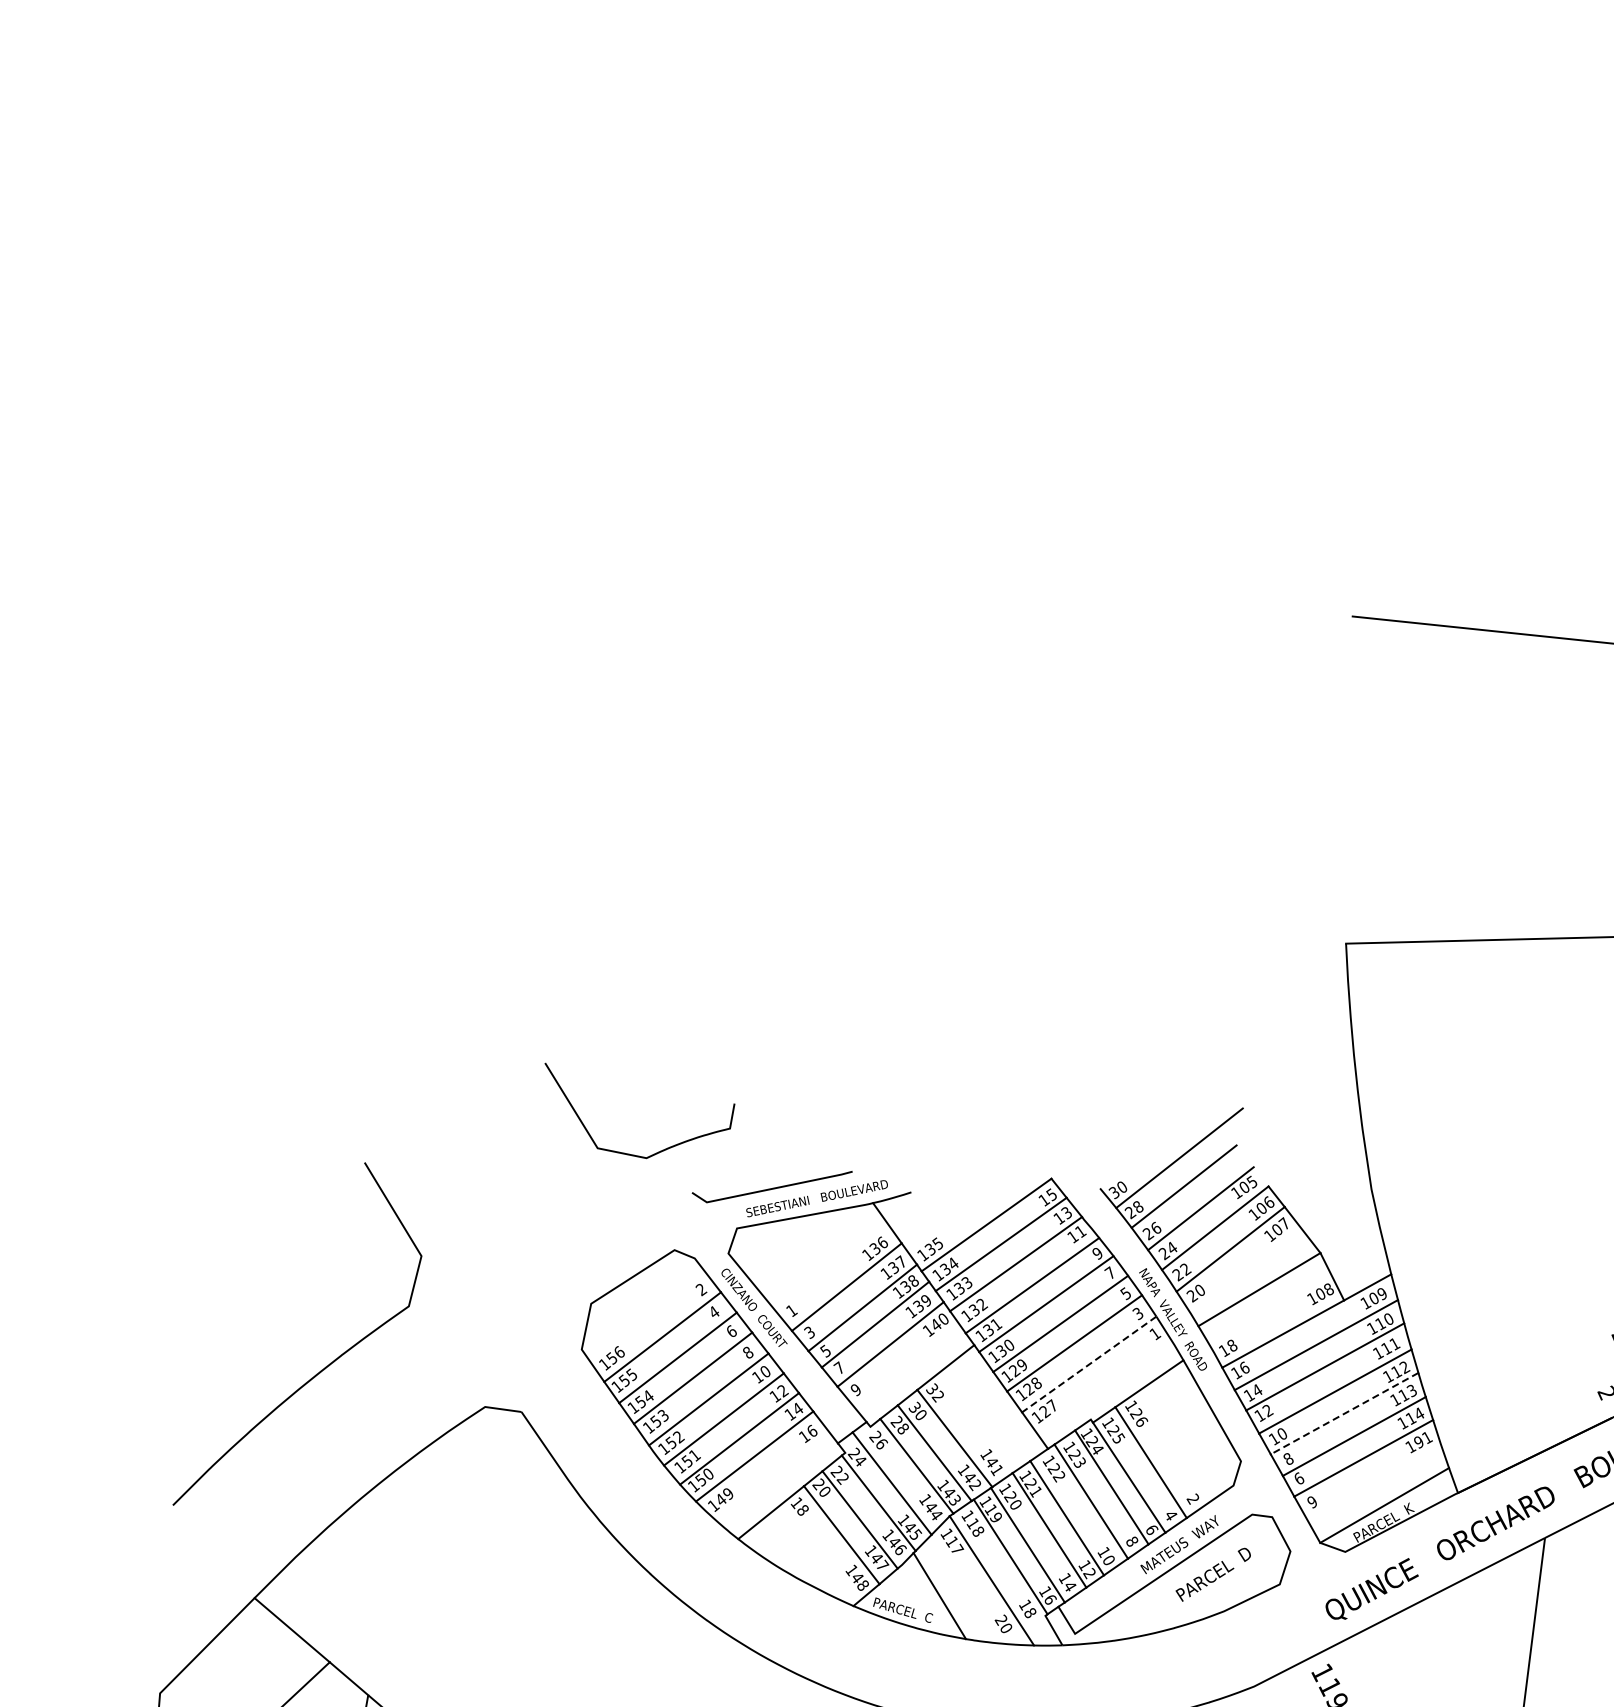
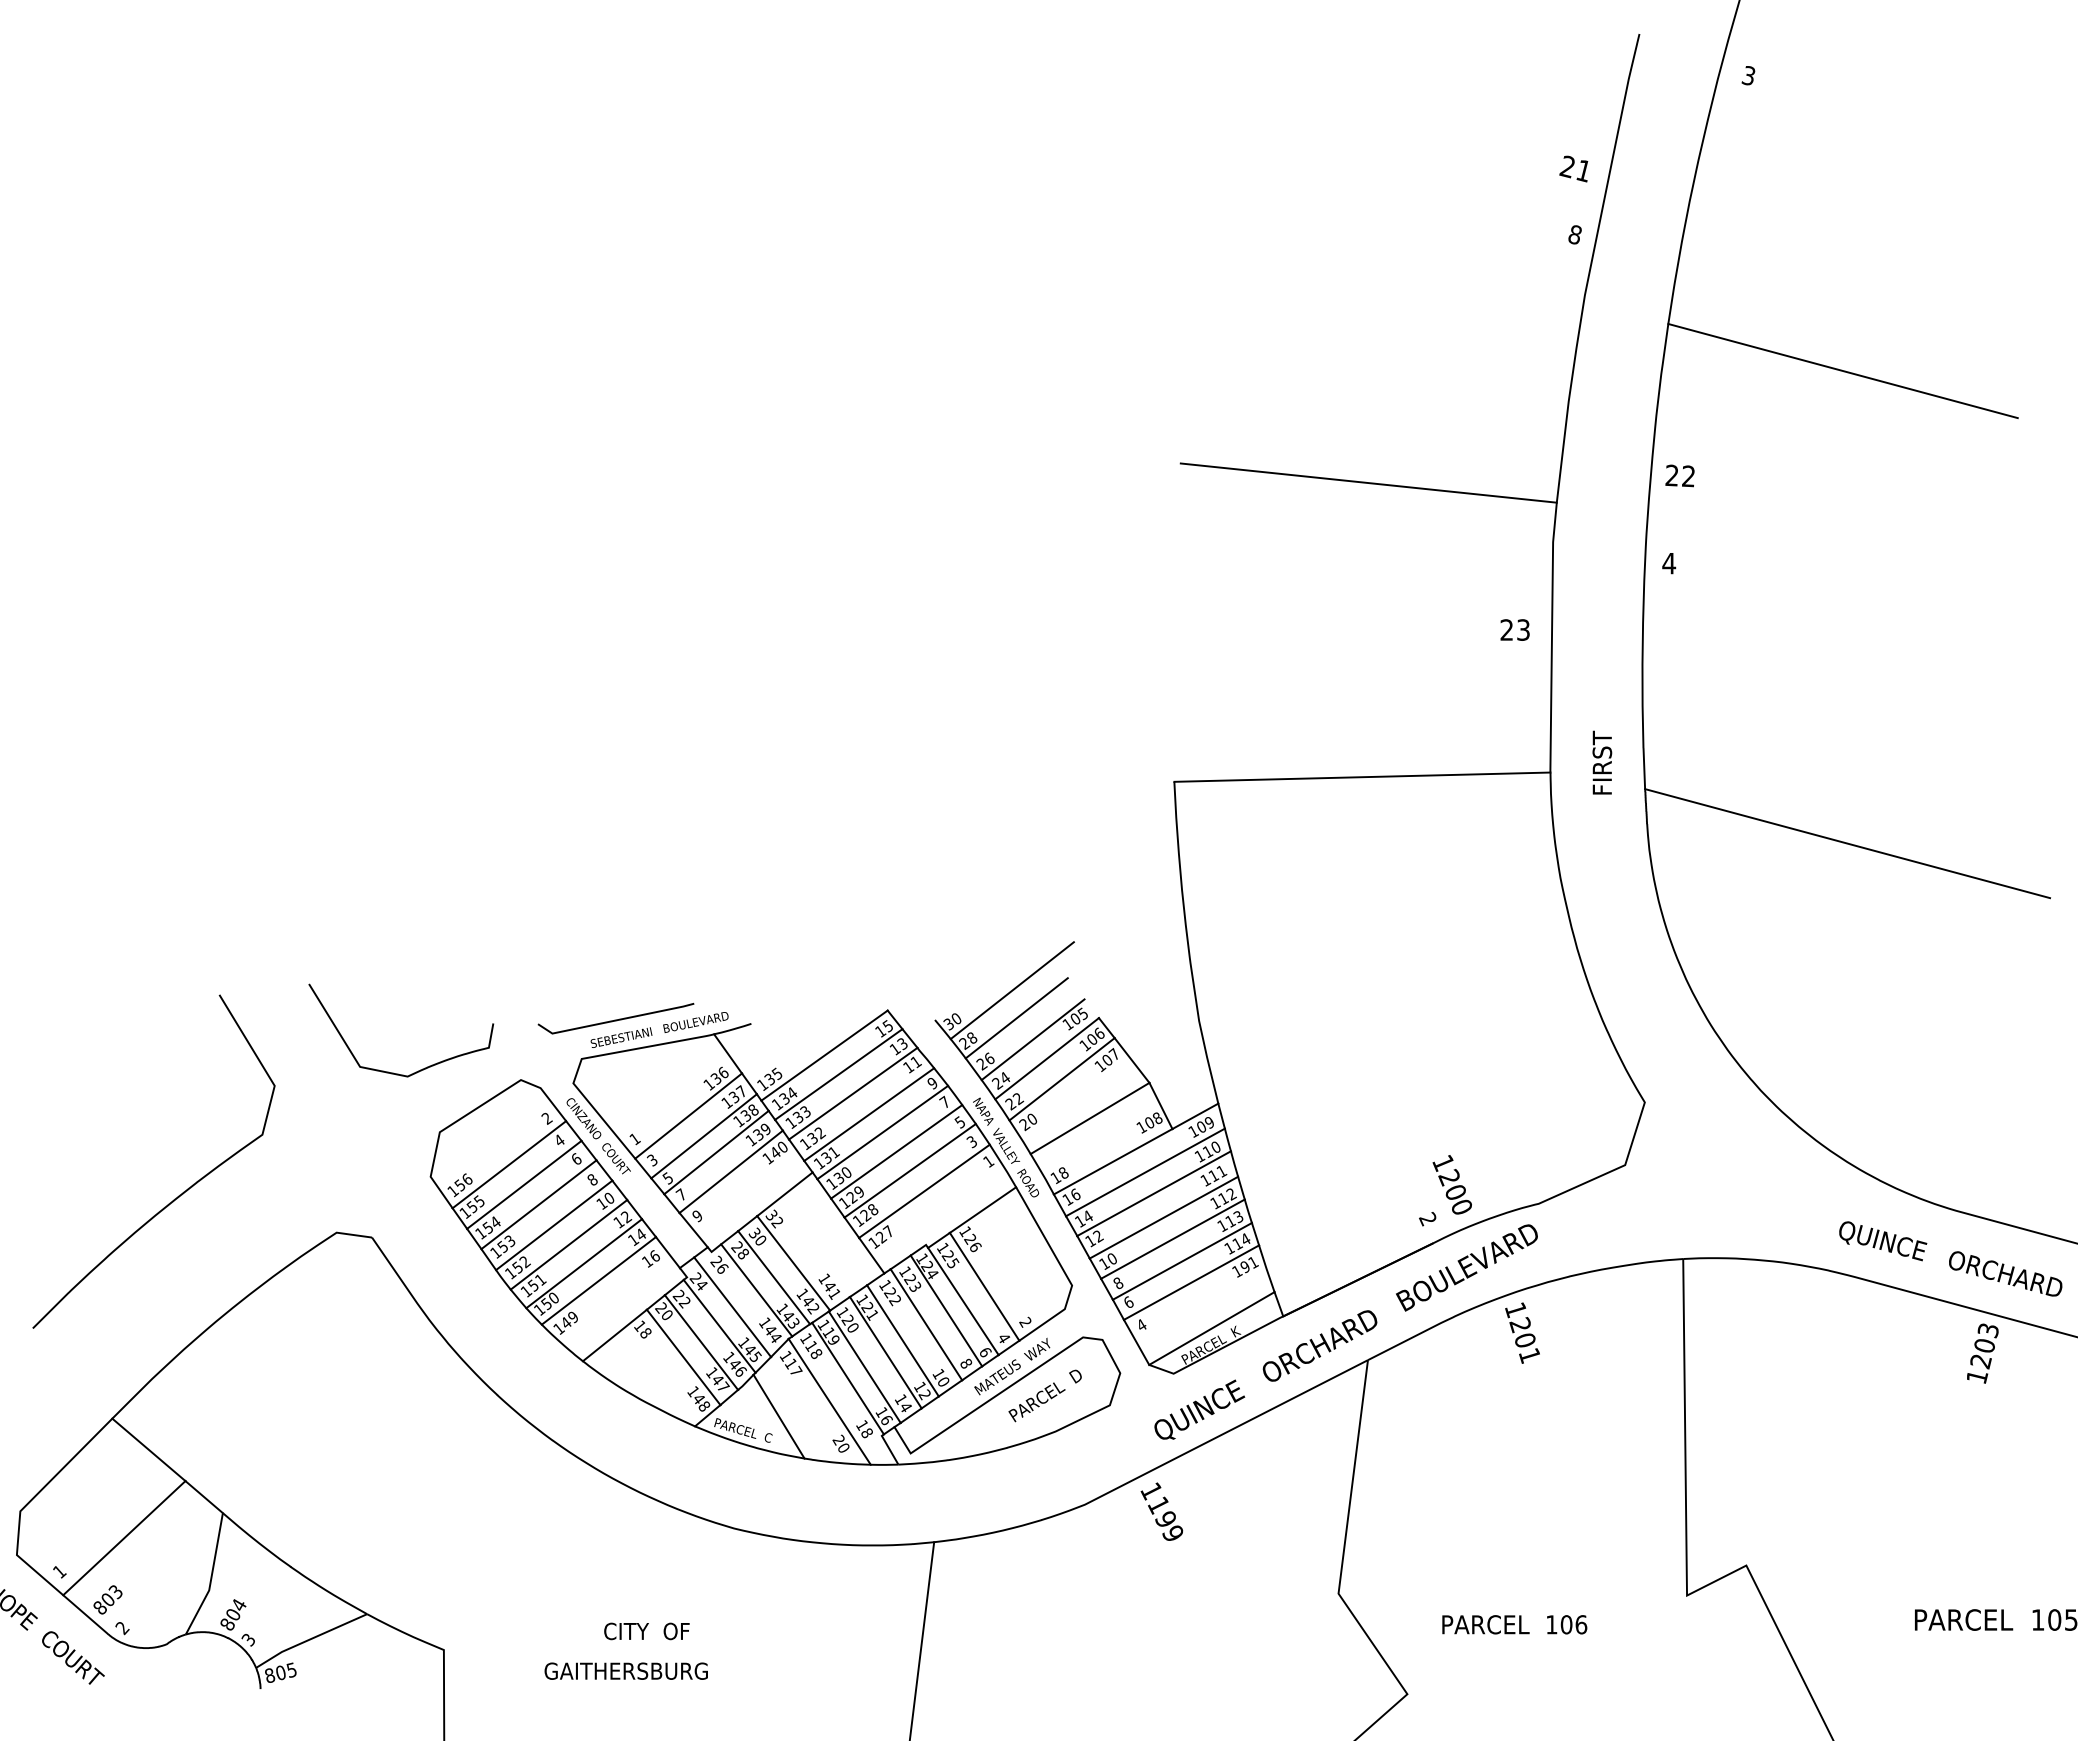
curve: (631, 1153) -> (393, 1072), moved
line: (1089, 1364) -> (924, 1191), dashed -> solid
line: (1344, 1413) -> (1172, 1239), dashed -> solid
text: (1312, 1502) -> (1141, 1325), 9 -> 4

